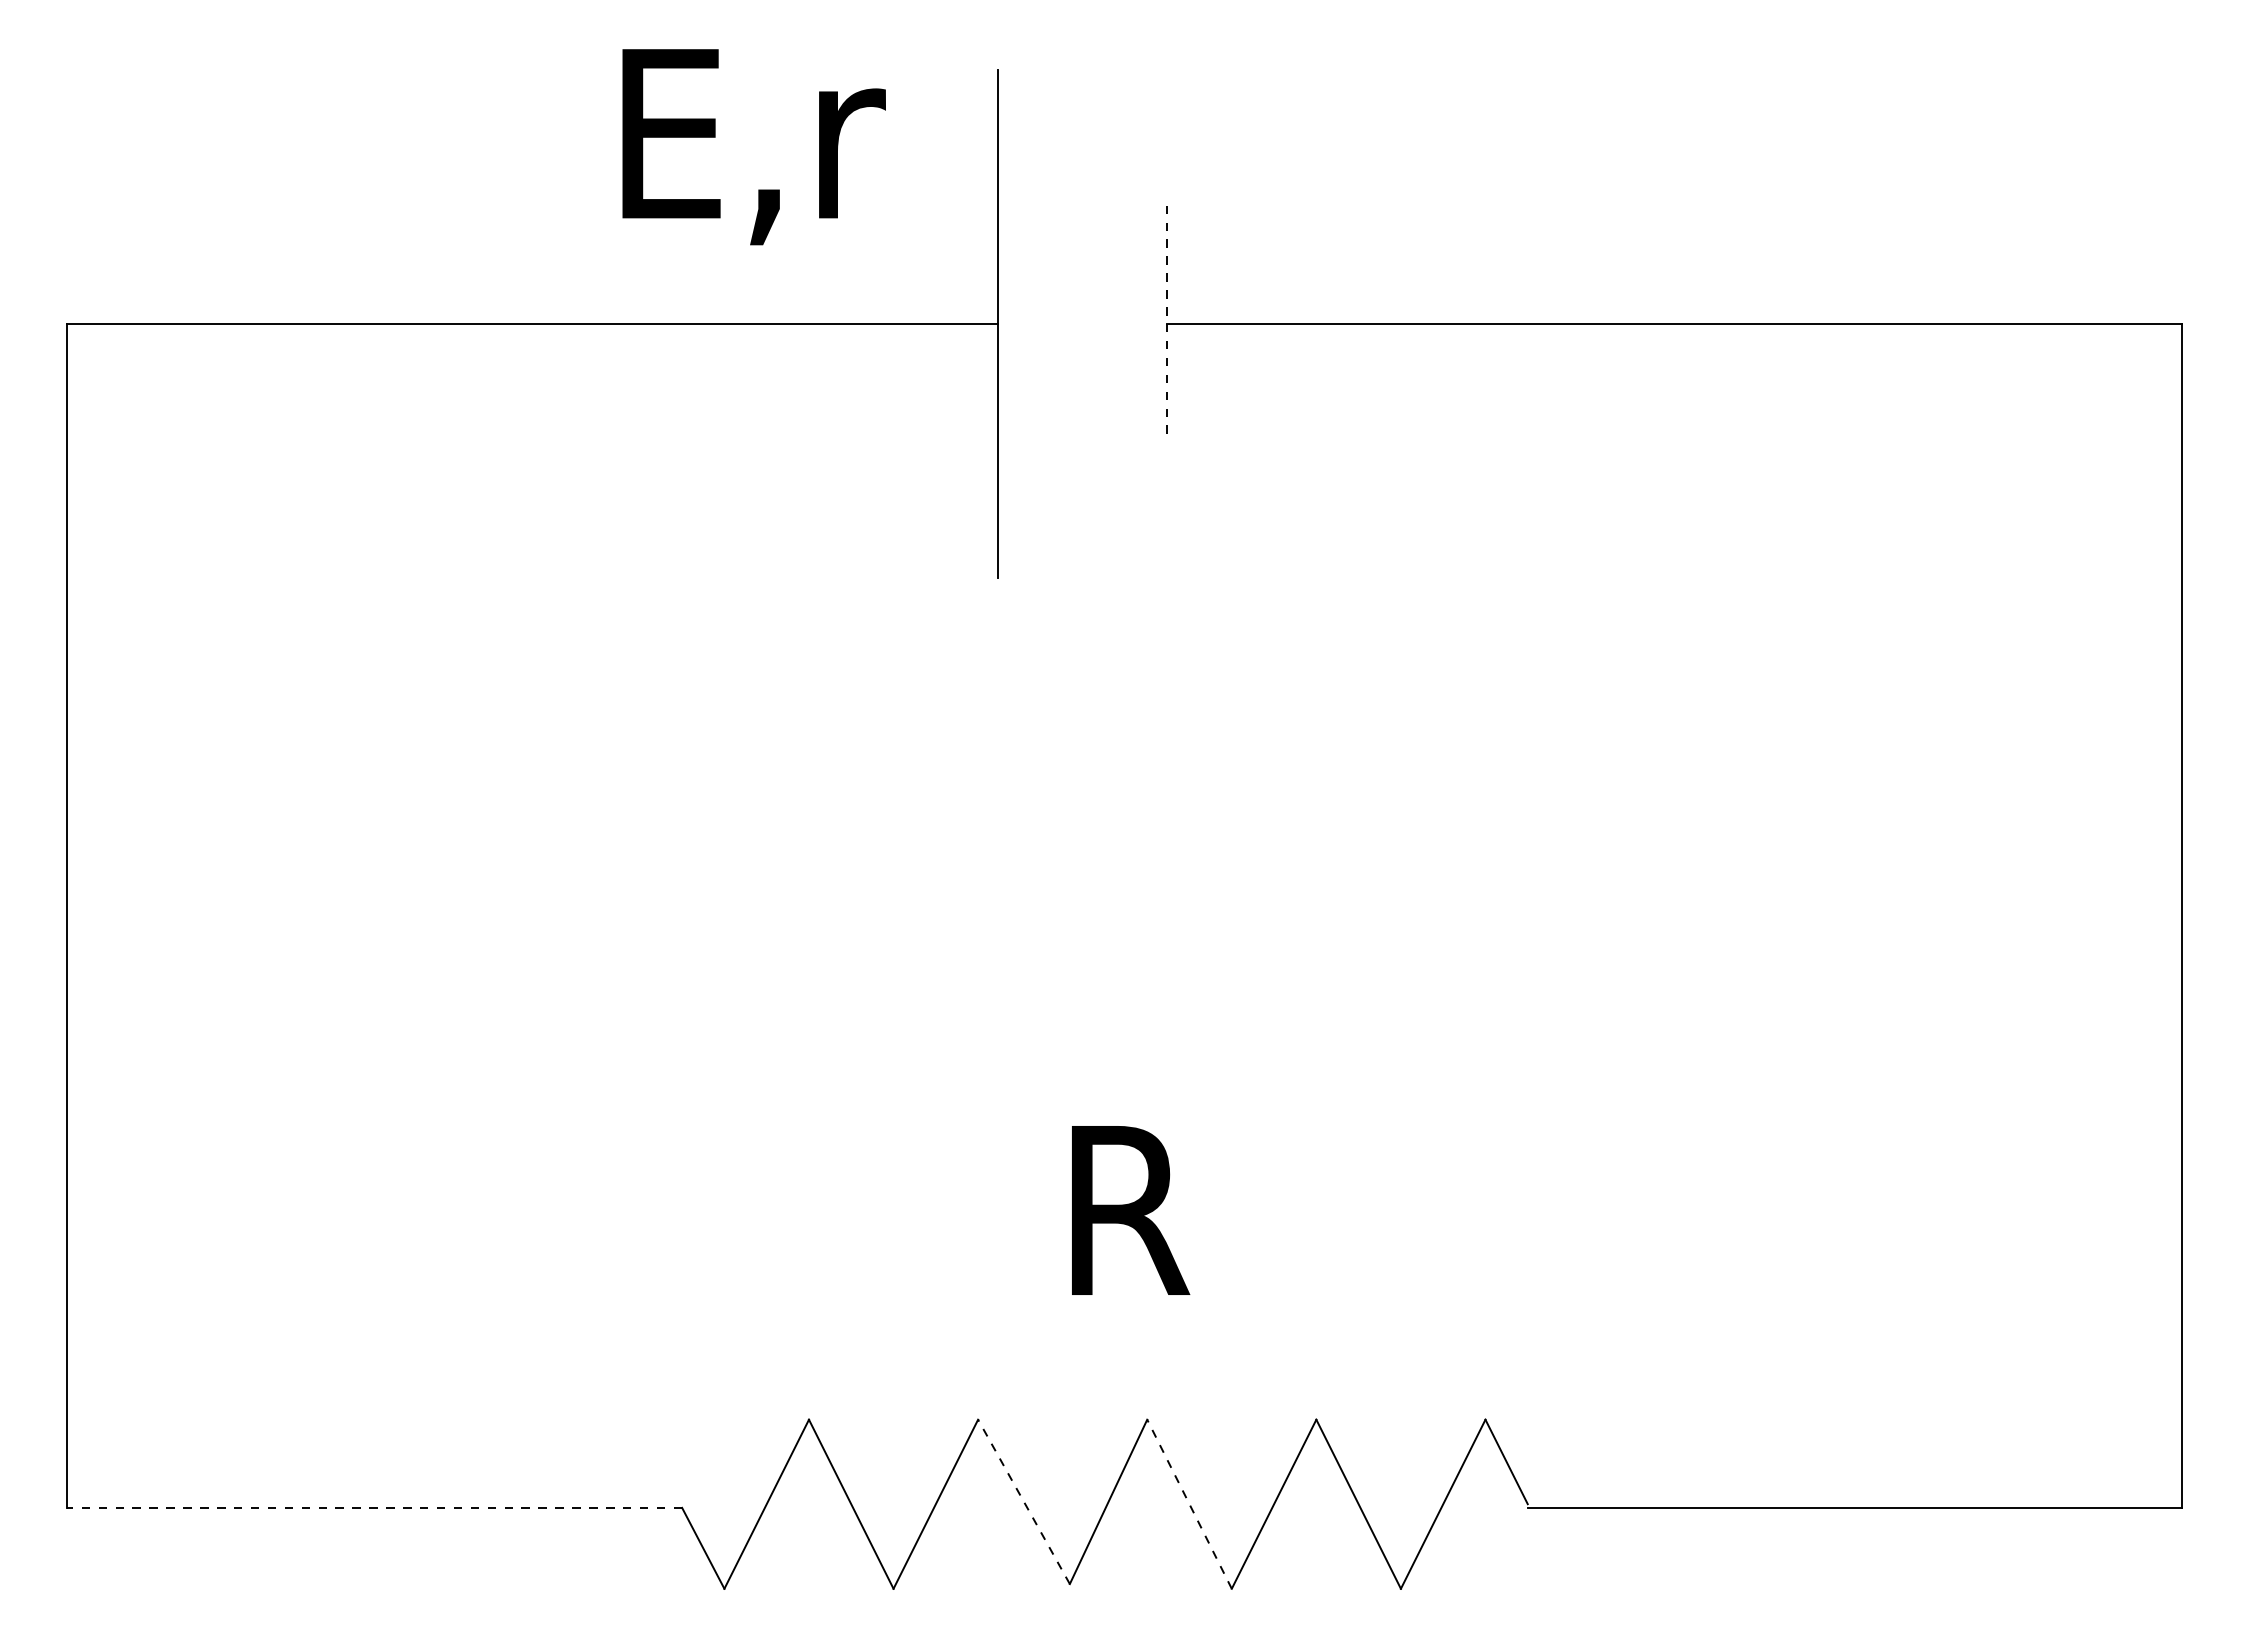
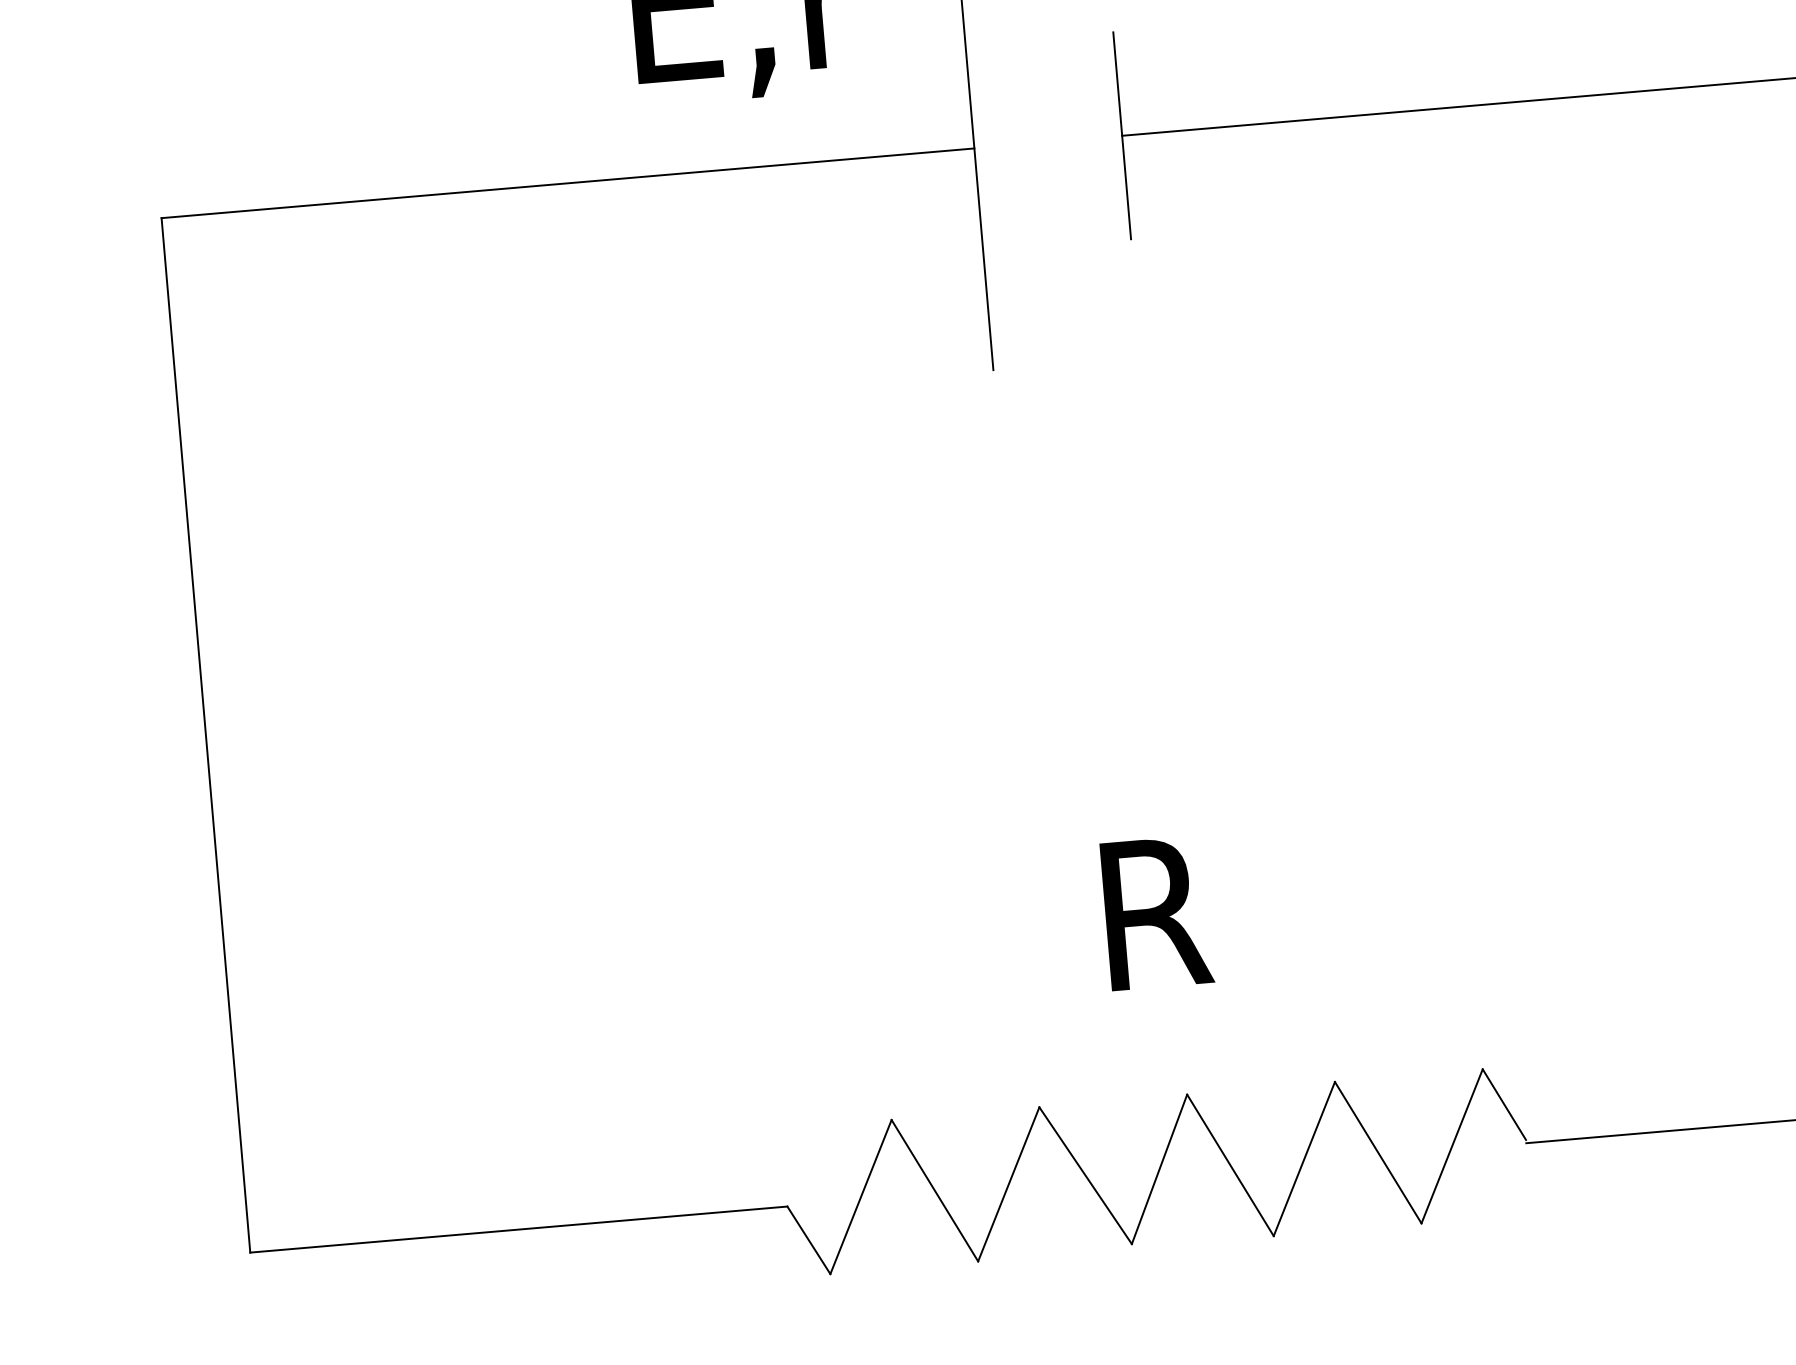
line: (1166, 324) -> (1121, 136), dashed -> solid
line: (1023, 1501) -> (1085, 1175), dashed -> solid
line: (1189, 1504) -> (1230, 1165), dashed -> solid
line: (374, 1507) -> (518, 1229), dashed -> solid

